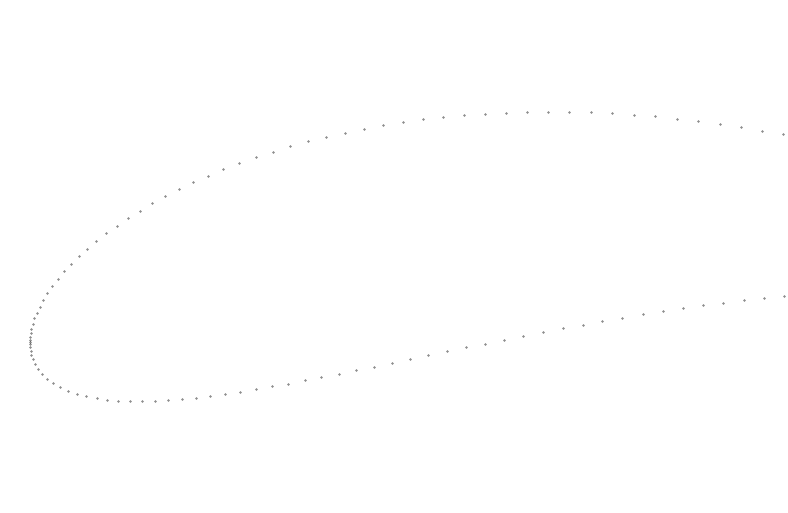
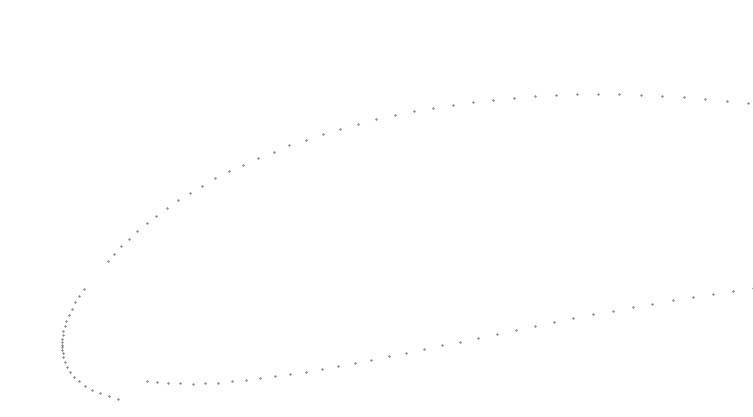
part: (31, 340) -> (63, 342), moved

